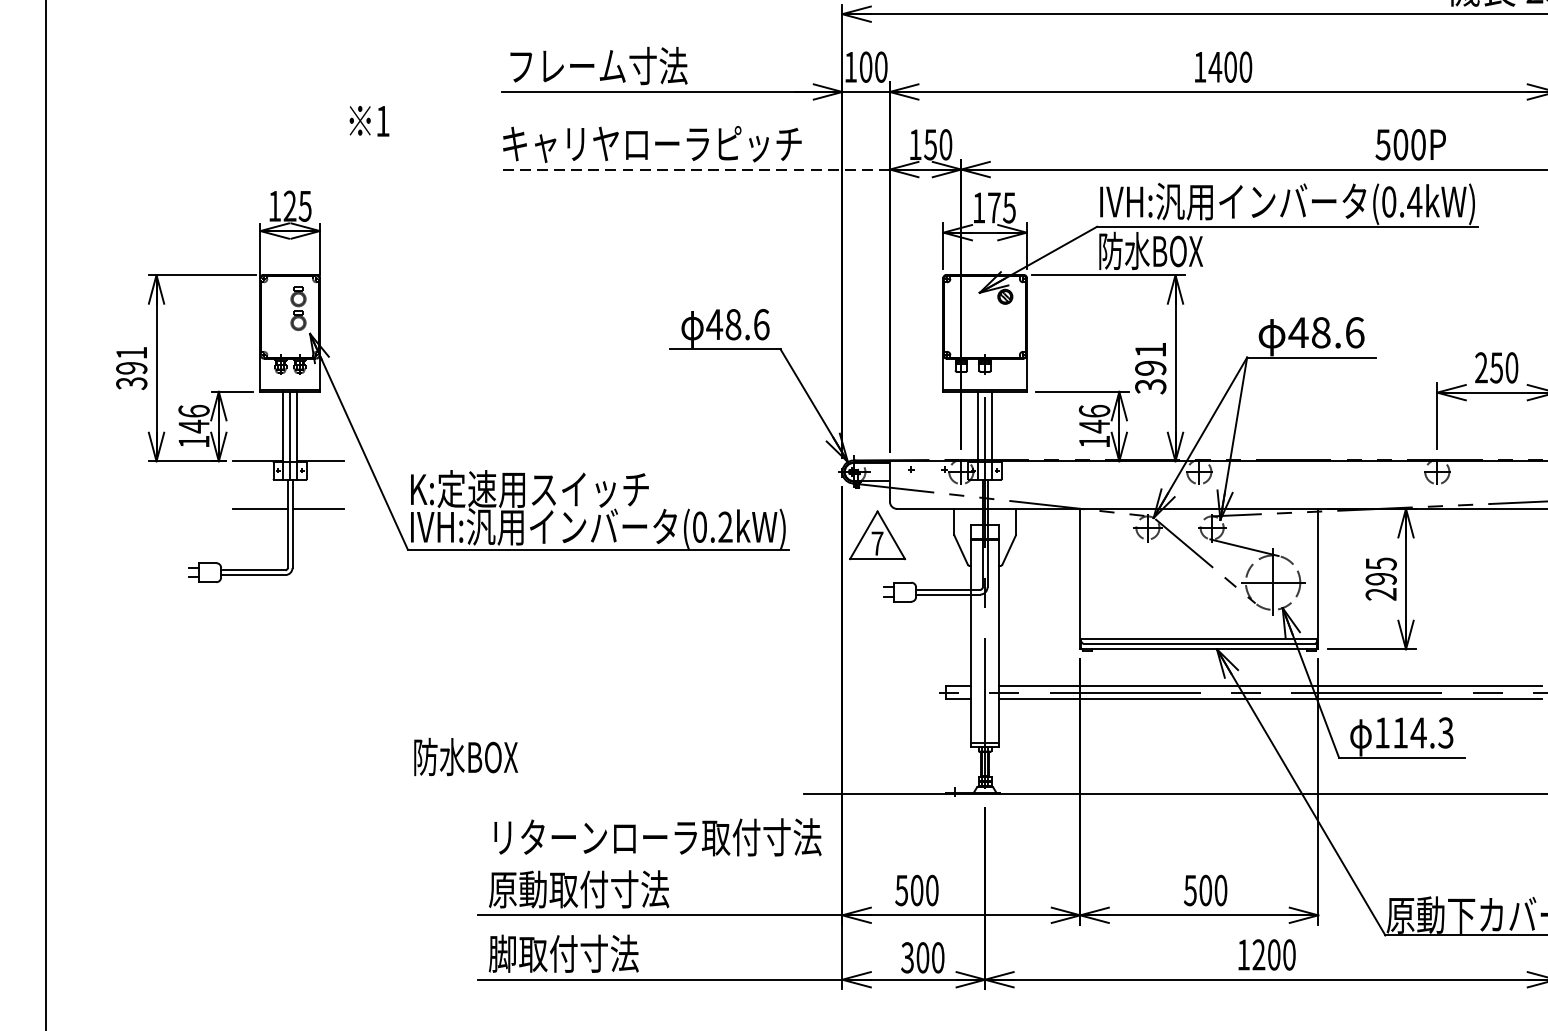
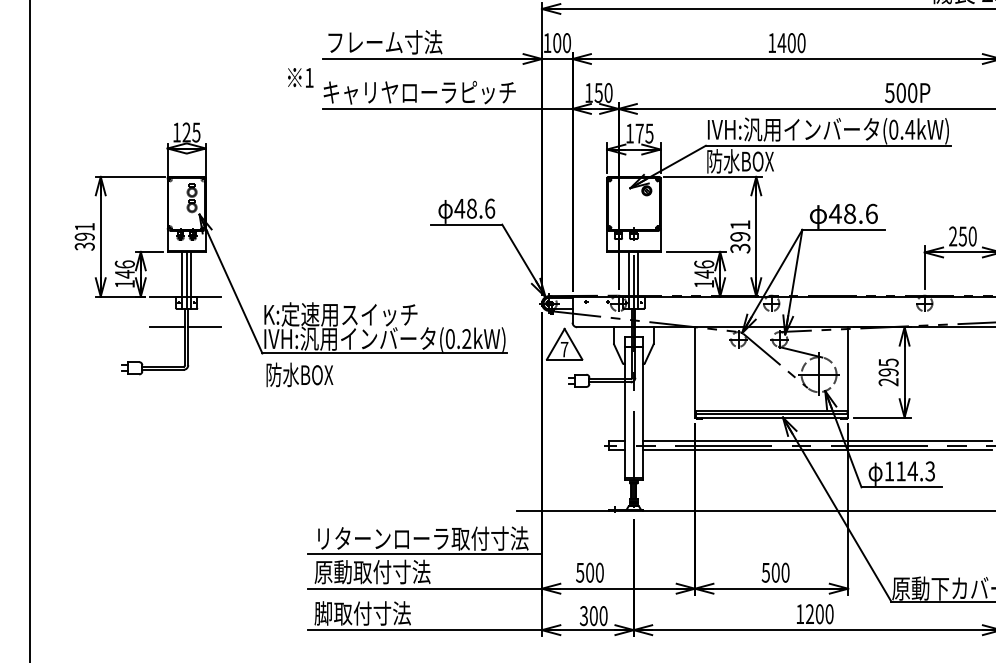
text: (369, 120) -> (300, 77), moved
line: (695, 168) -> (447, 108), dashed -> solid
text: (465, 756) -> (299, 374), moved
line: (659, 860) -> (424, 553), added

